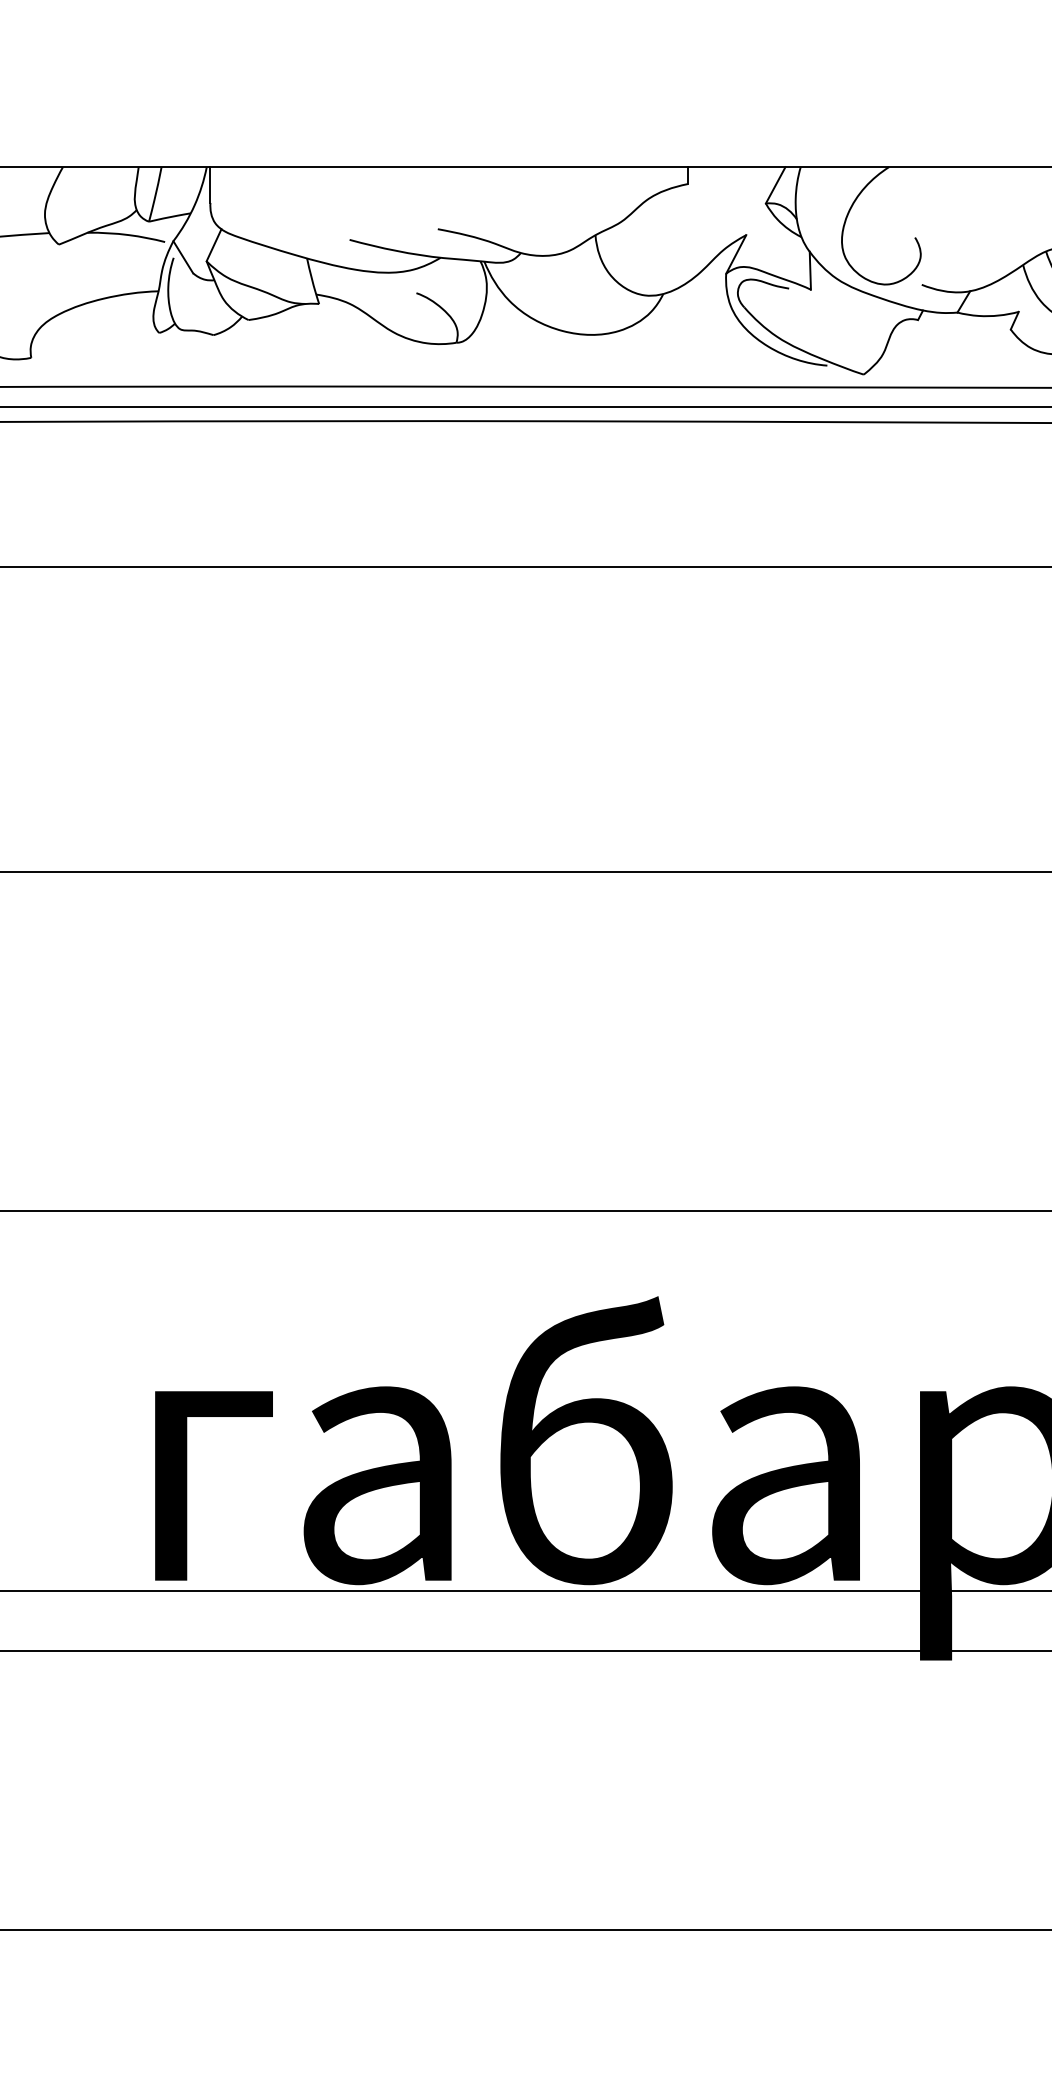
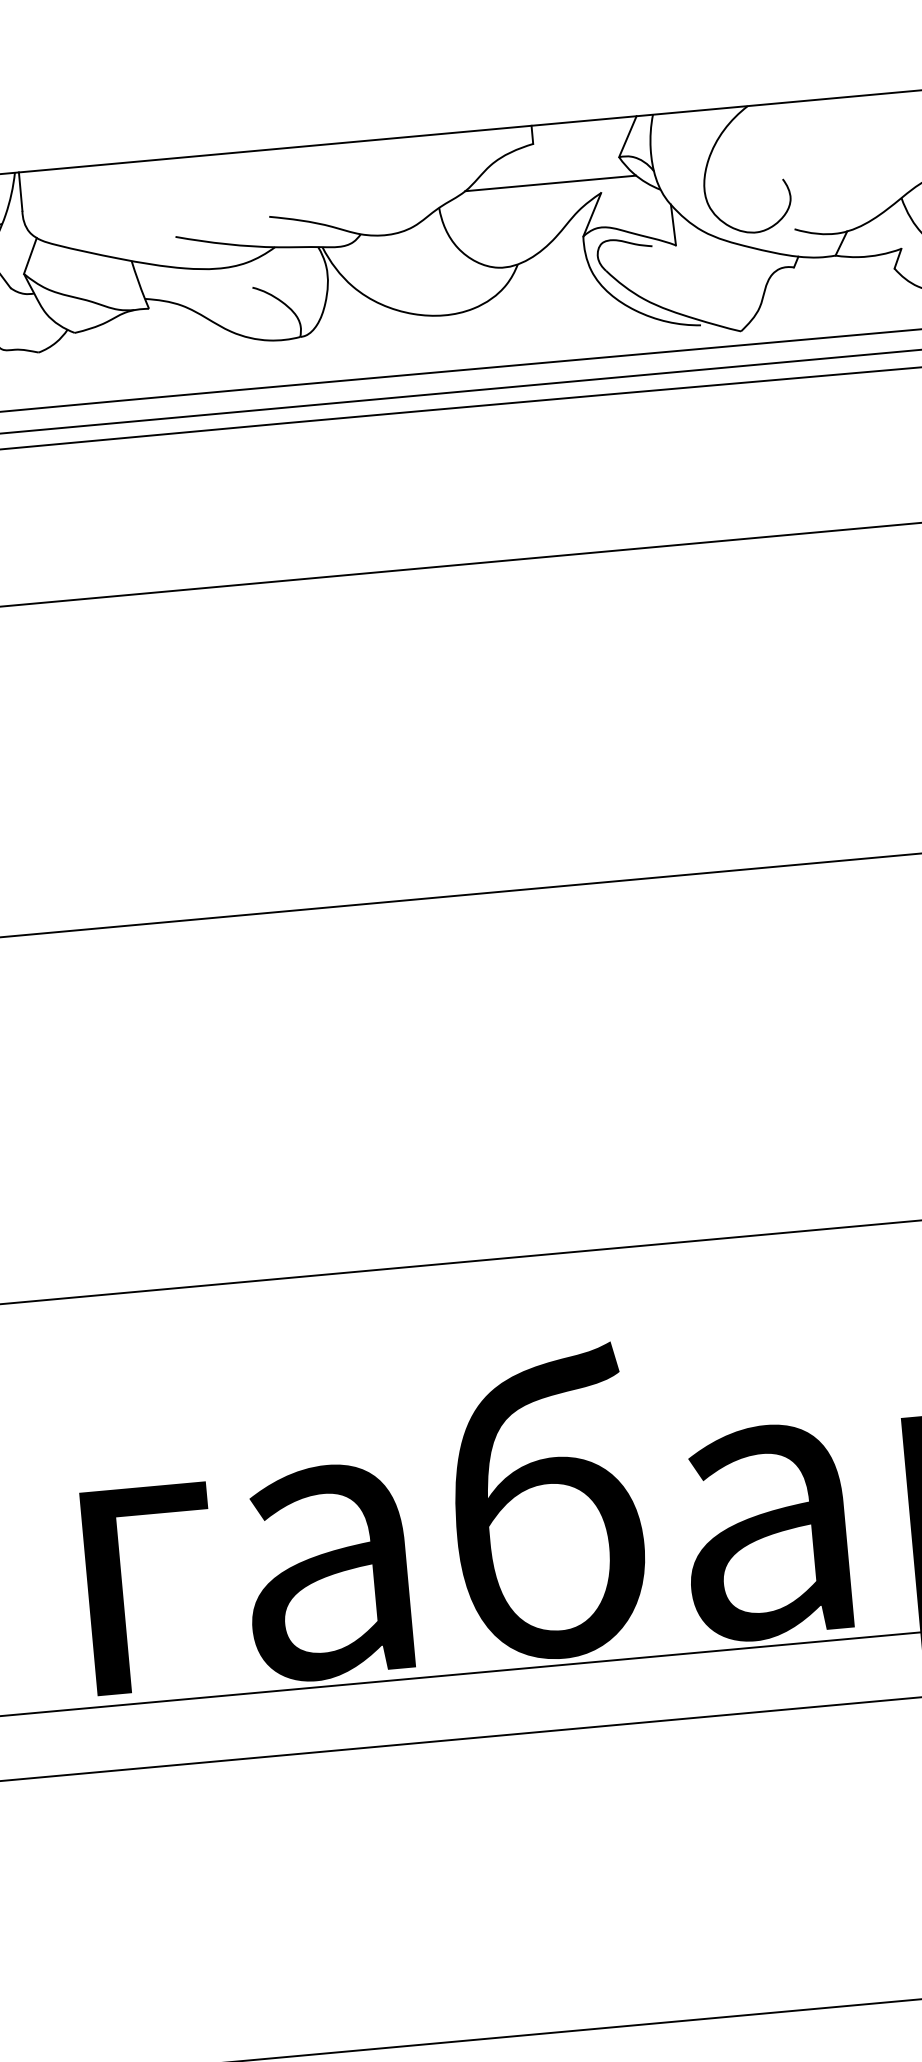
line: (700, 222) -> (550, 183), added

